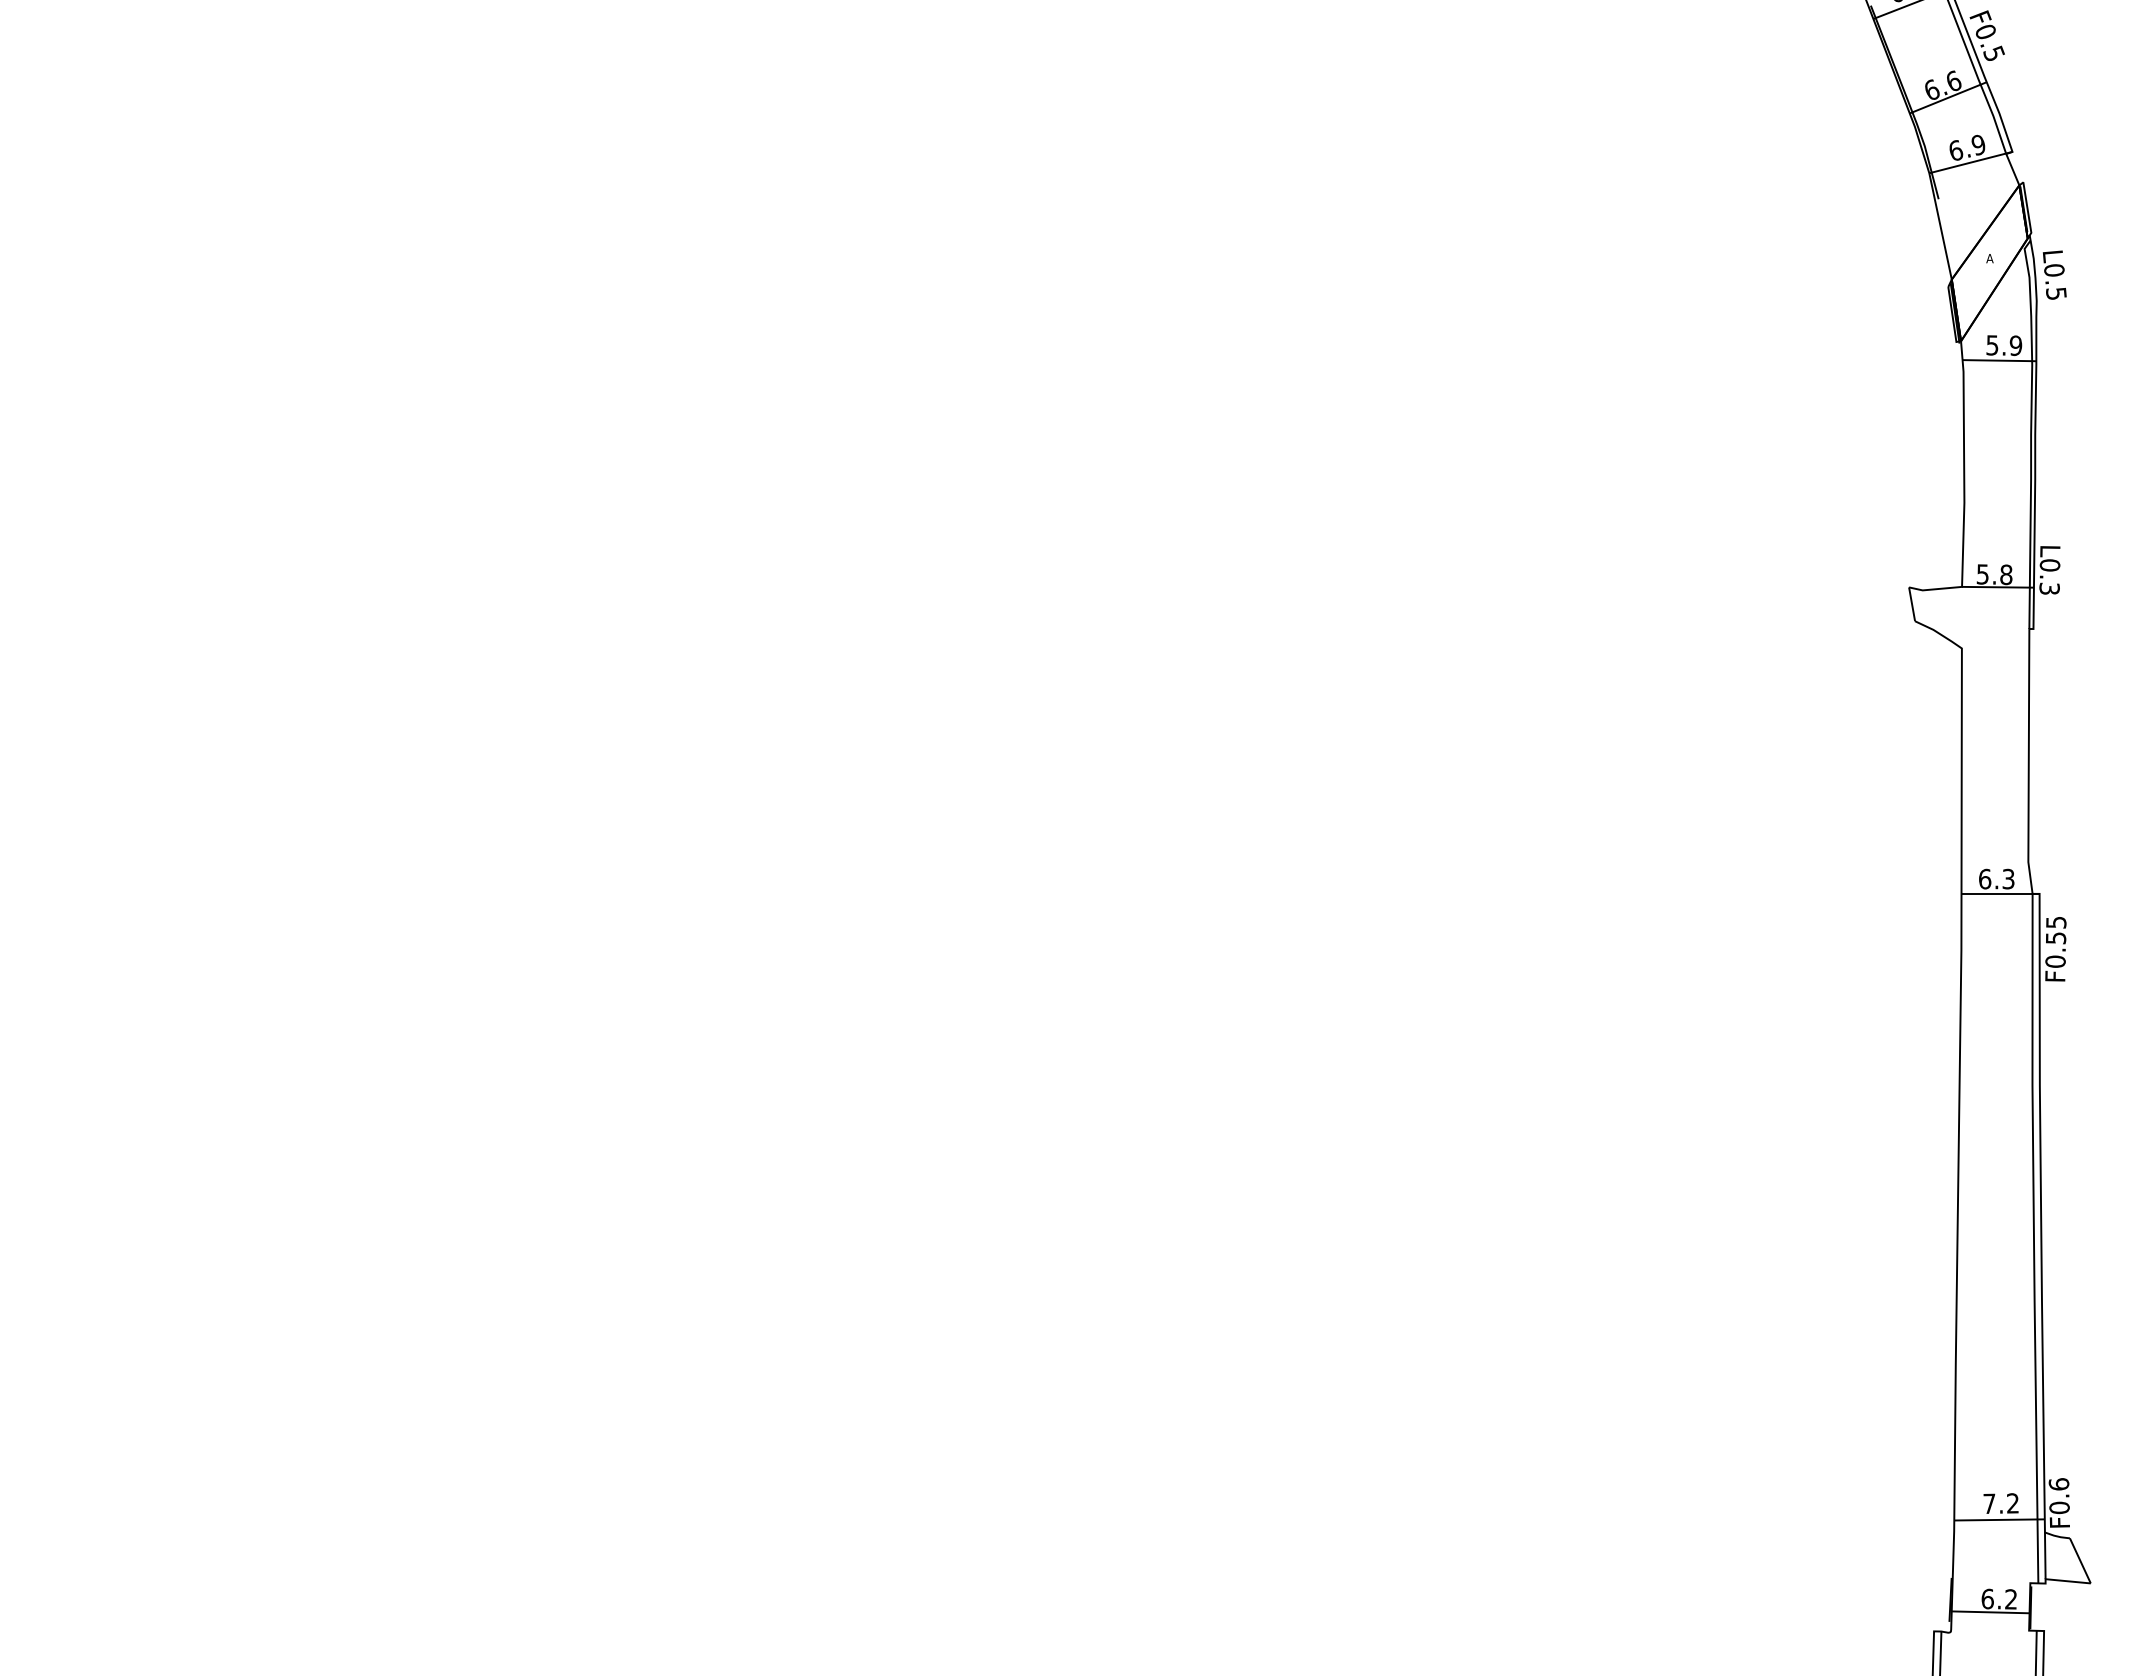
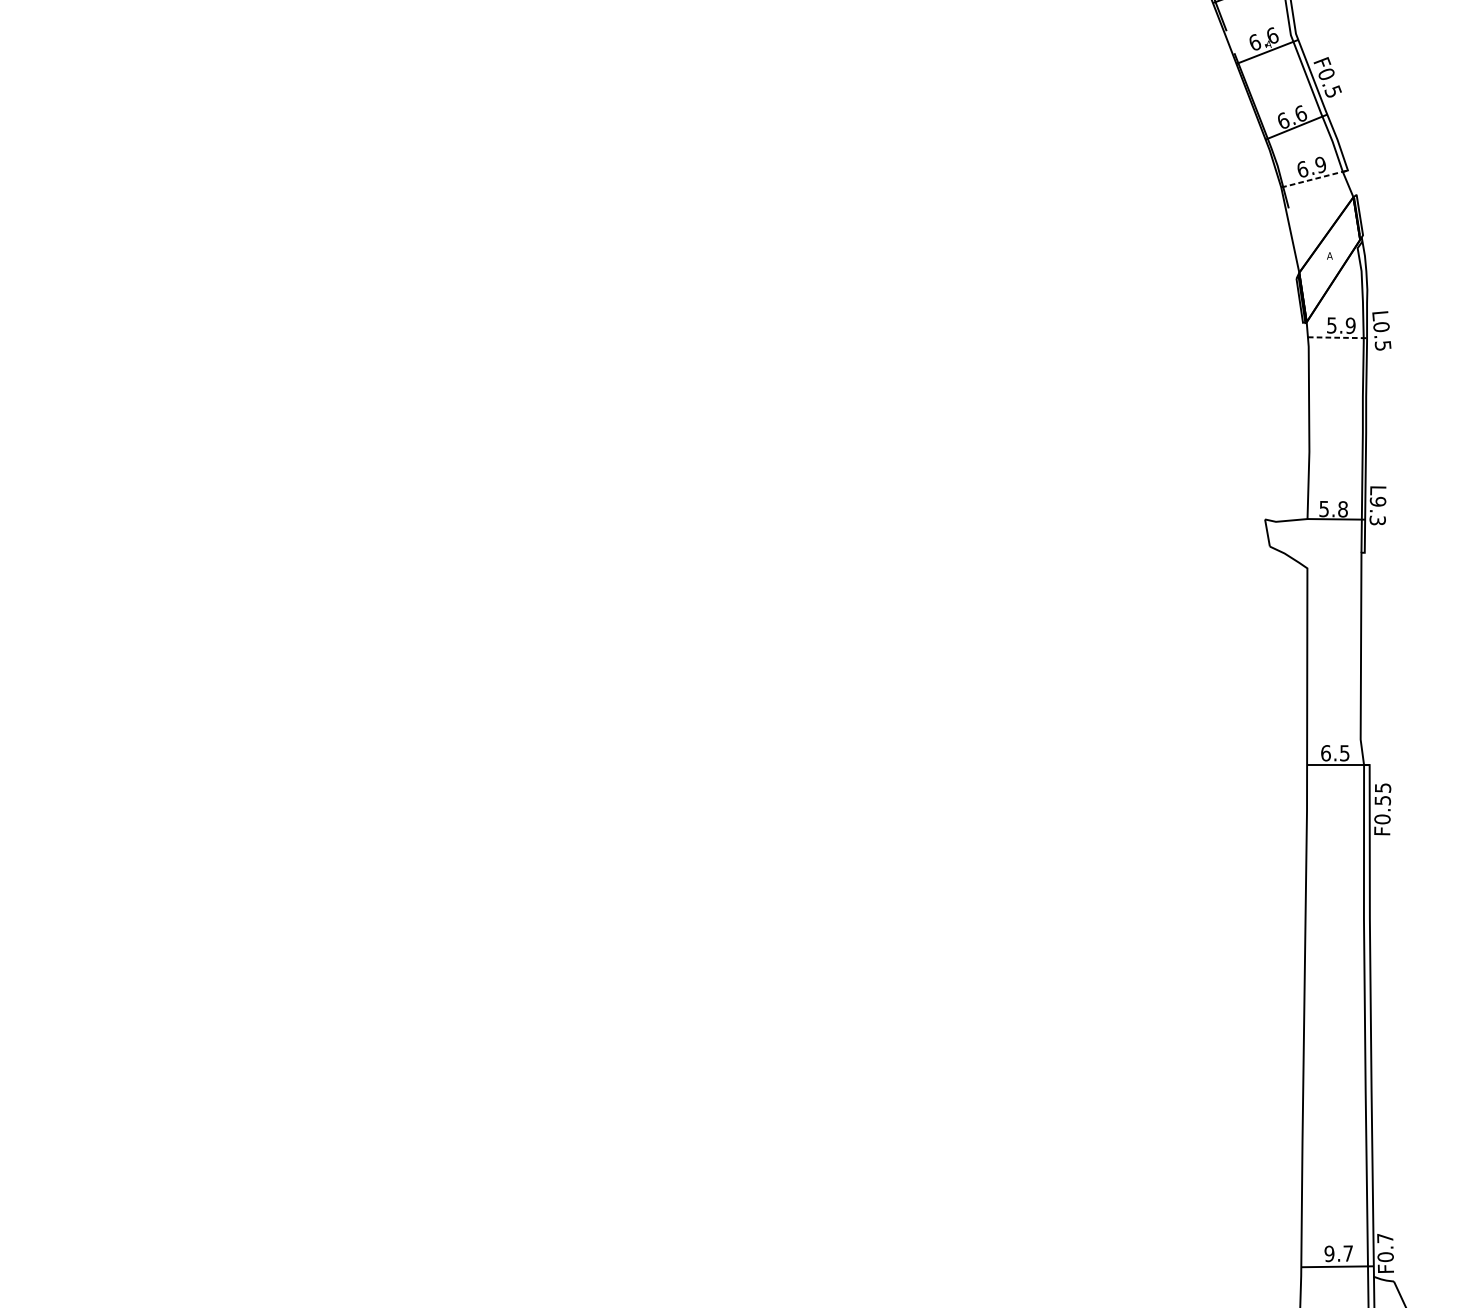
line: (1970, 162) -> (1314, 178), solid -> dashed
text: (2054, 274) -> (1381, 330), moved
line: (1999, 360) -> (1337, 337), solid -> dashed
text: (2049, 565) -> (1377, 501), L0.3 -> L9.3
text: (2008, 878) -> (1344, 752), 6.3 -> 6.5
text: (2058, 1484) -> (1384, 1238), F0.6 -> F0.7
text: (2000, 1503) -> (1338, 1253), 7.2 -> 9.7

